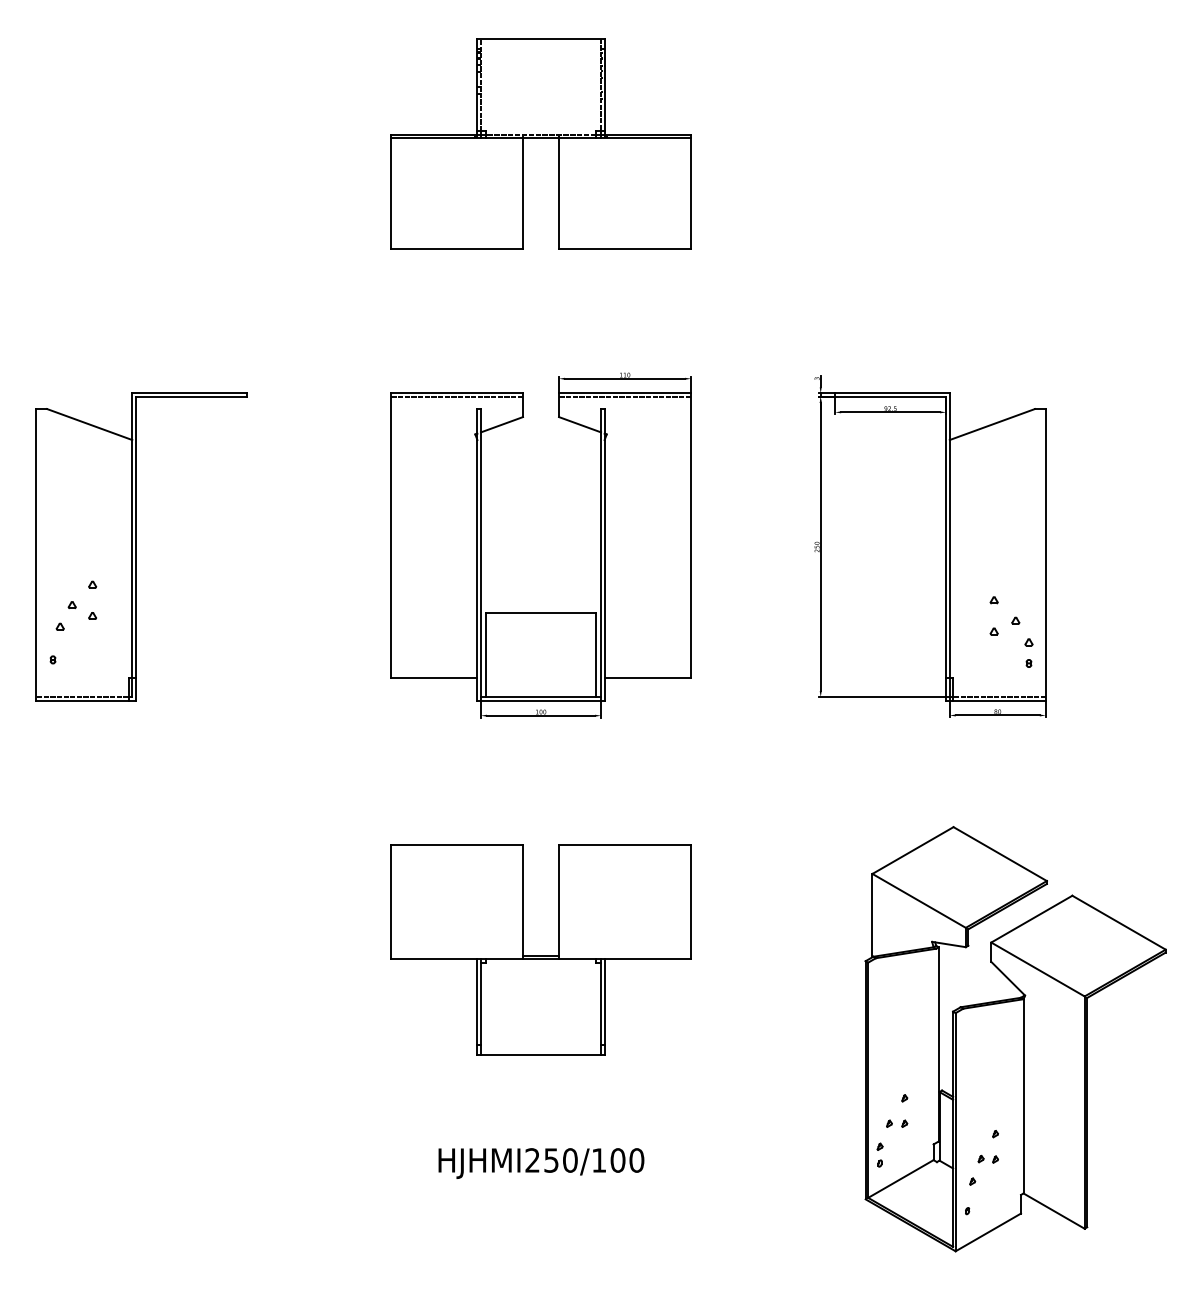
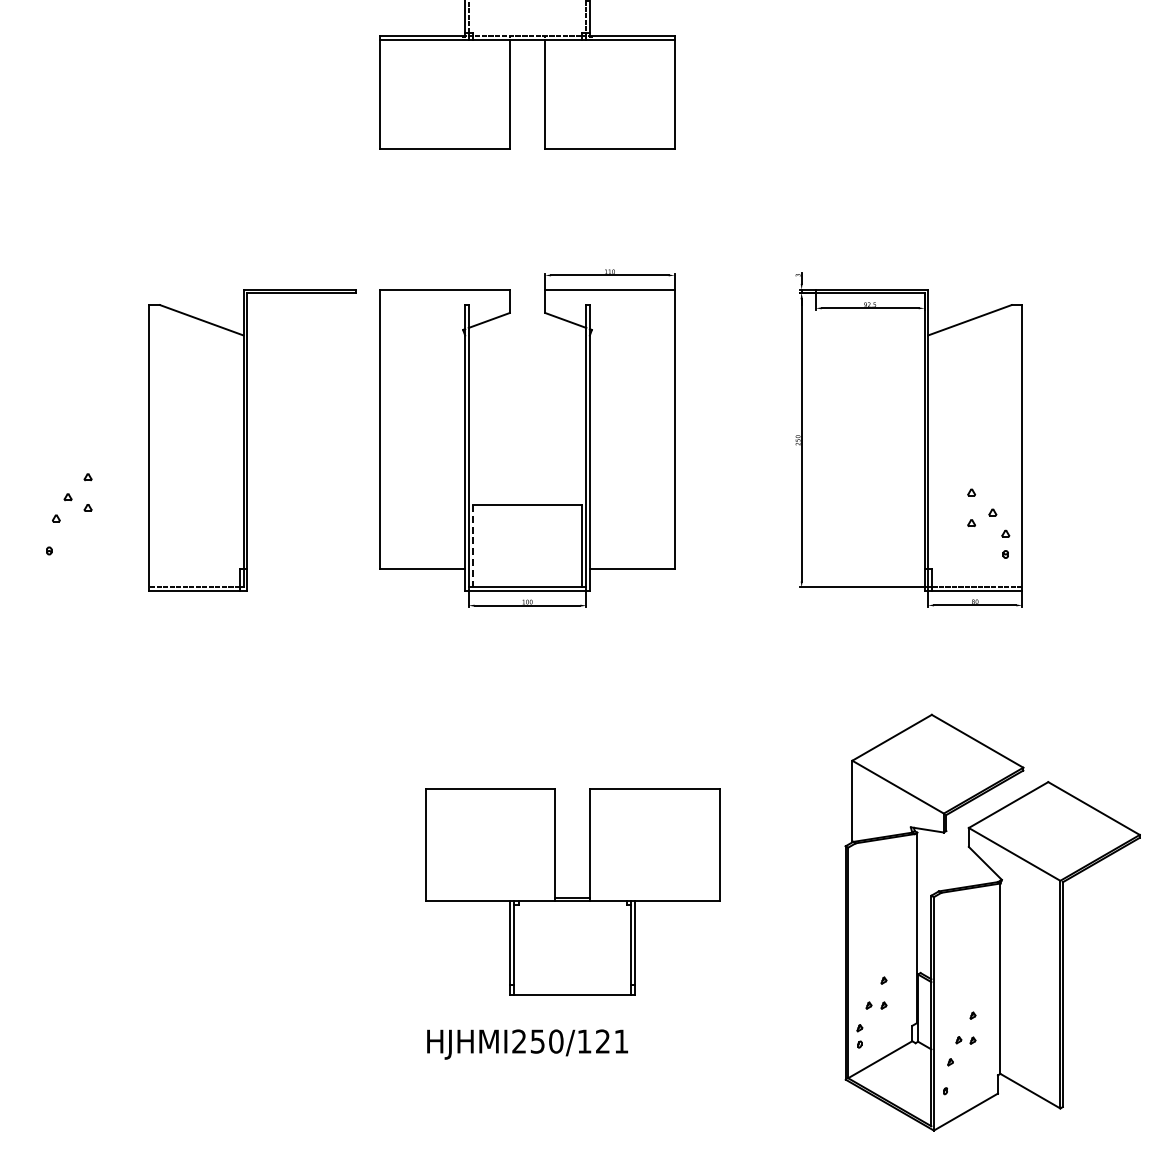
line: (456, 397) -> (444, 293), removed
line: (625, 397) -> (610, 293), removed
part: (141, 546) -> (252, 439), moved
line: (485, 655) -> (473, 546), solid -> dashed
part: (540, 949) -> (572, 891), moved
text: (627, 1160) -> (612, 1041), HJHMI250/100 -> HJHMI250/121

